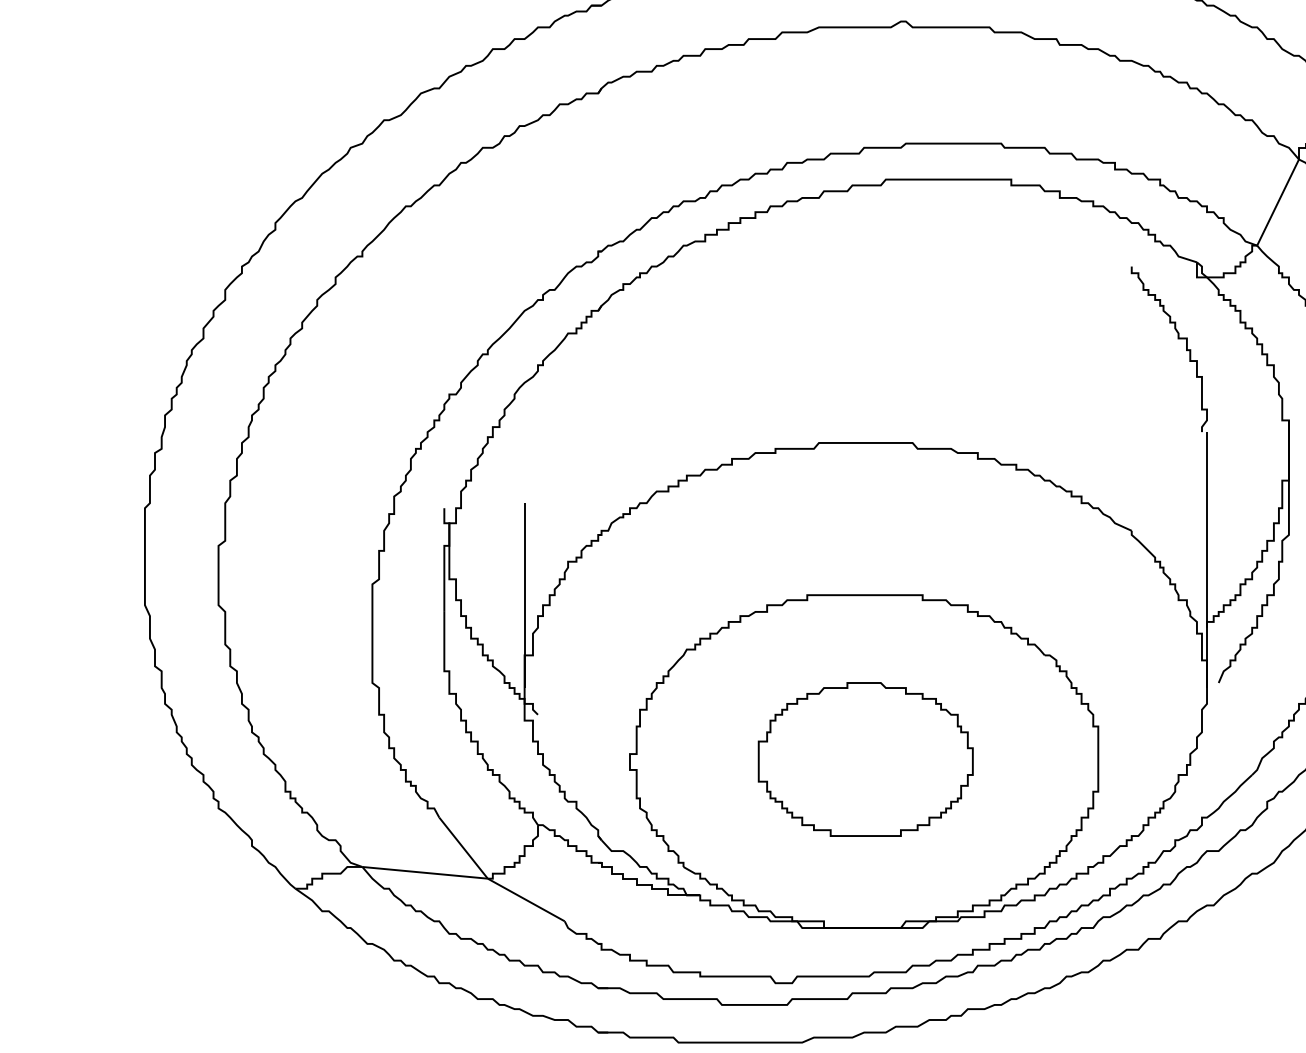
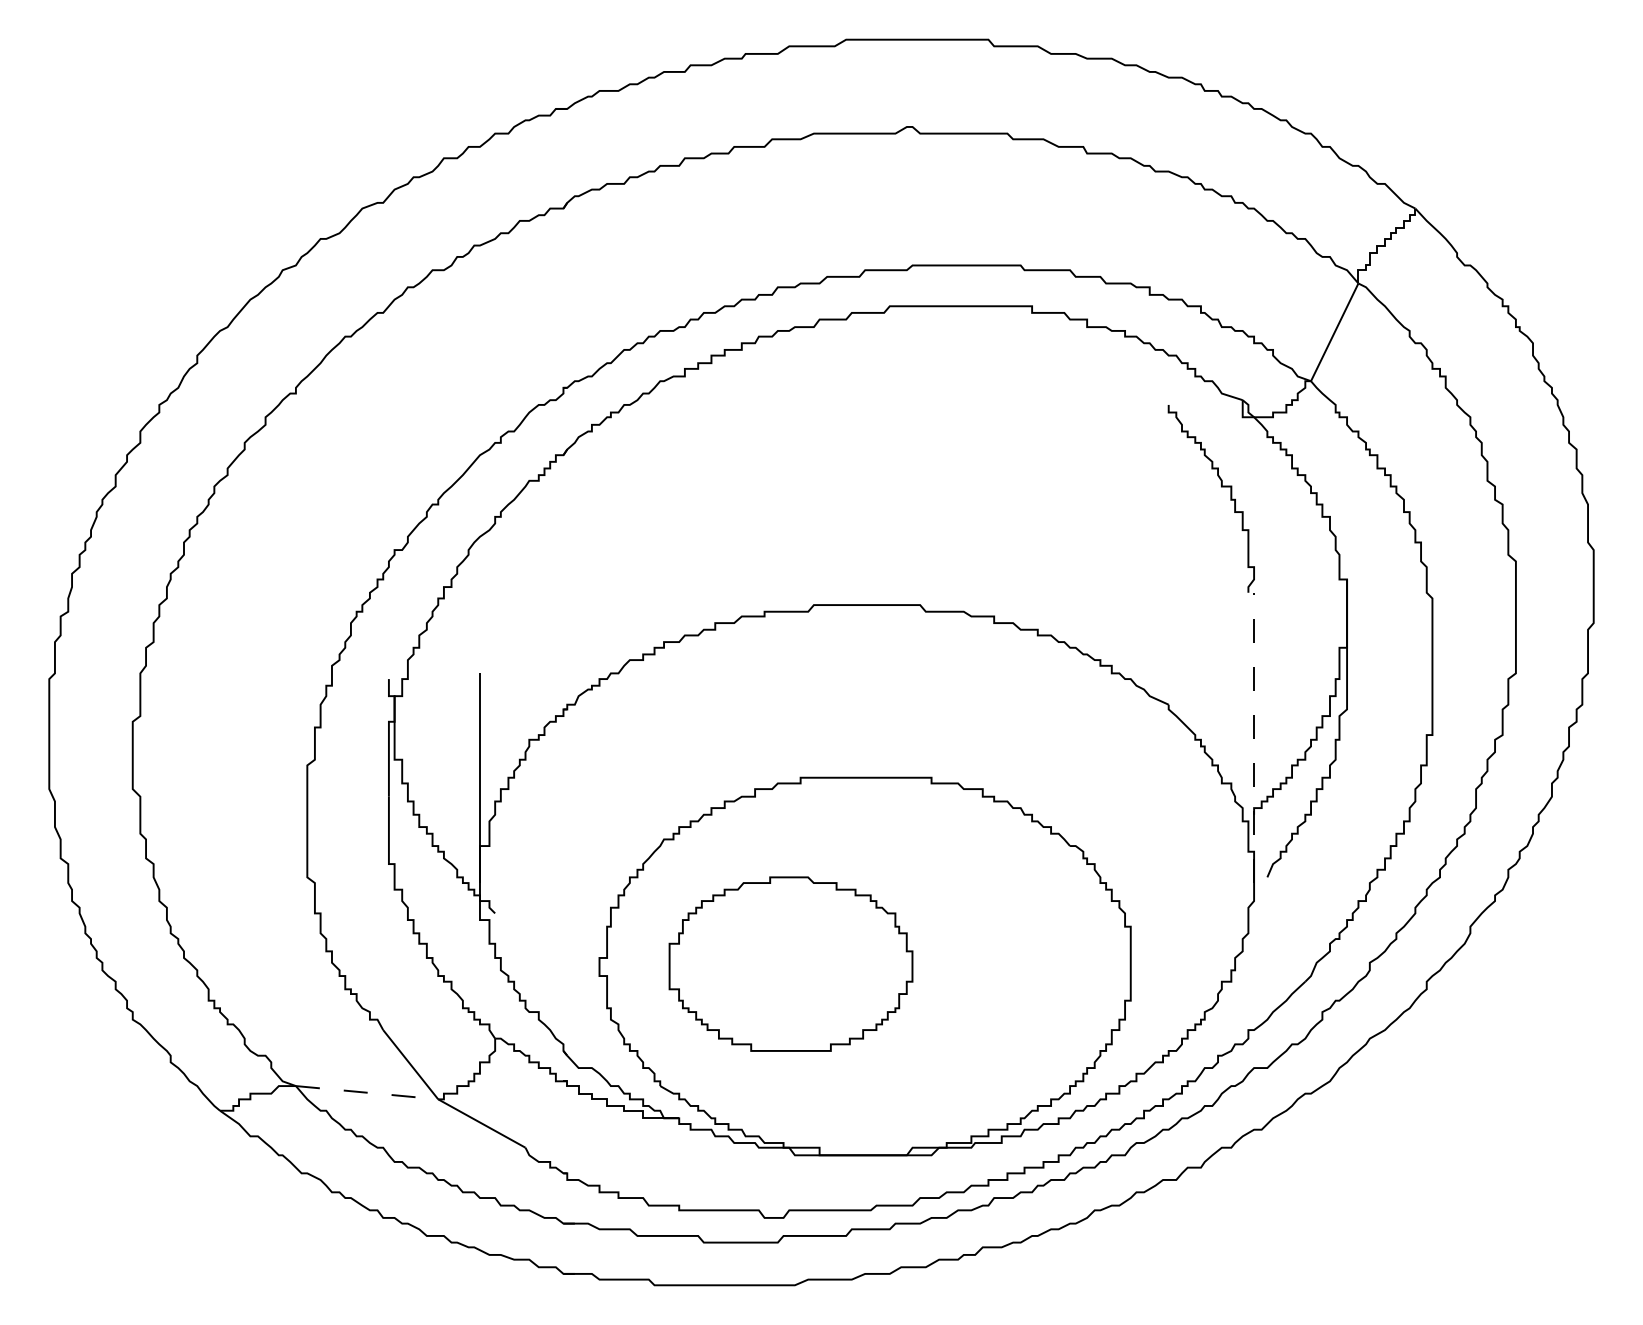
line: (1207, 559) -> (1254, 737), solid -> dashed
part: (865, 758) -> (790, 963), moved
line: (425, 872) -> (367, 1092), solid -> dashed

